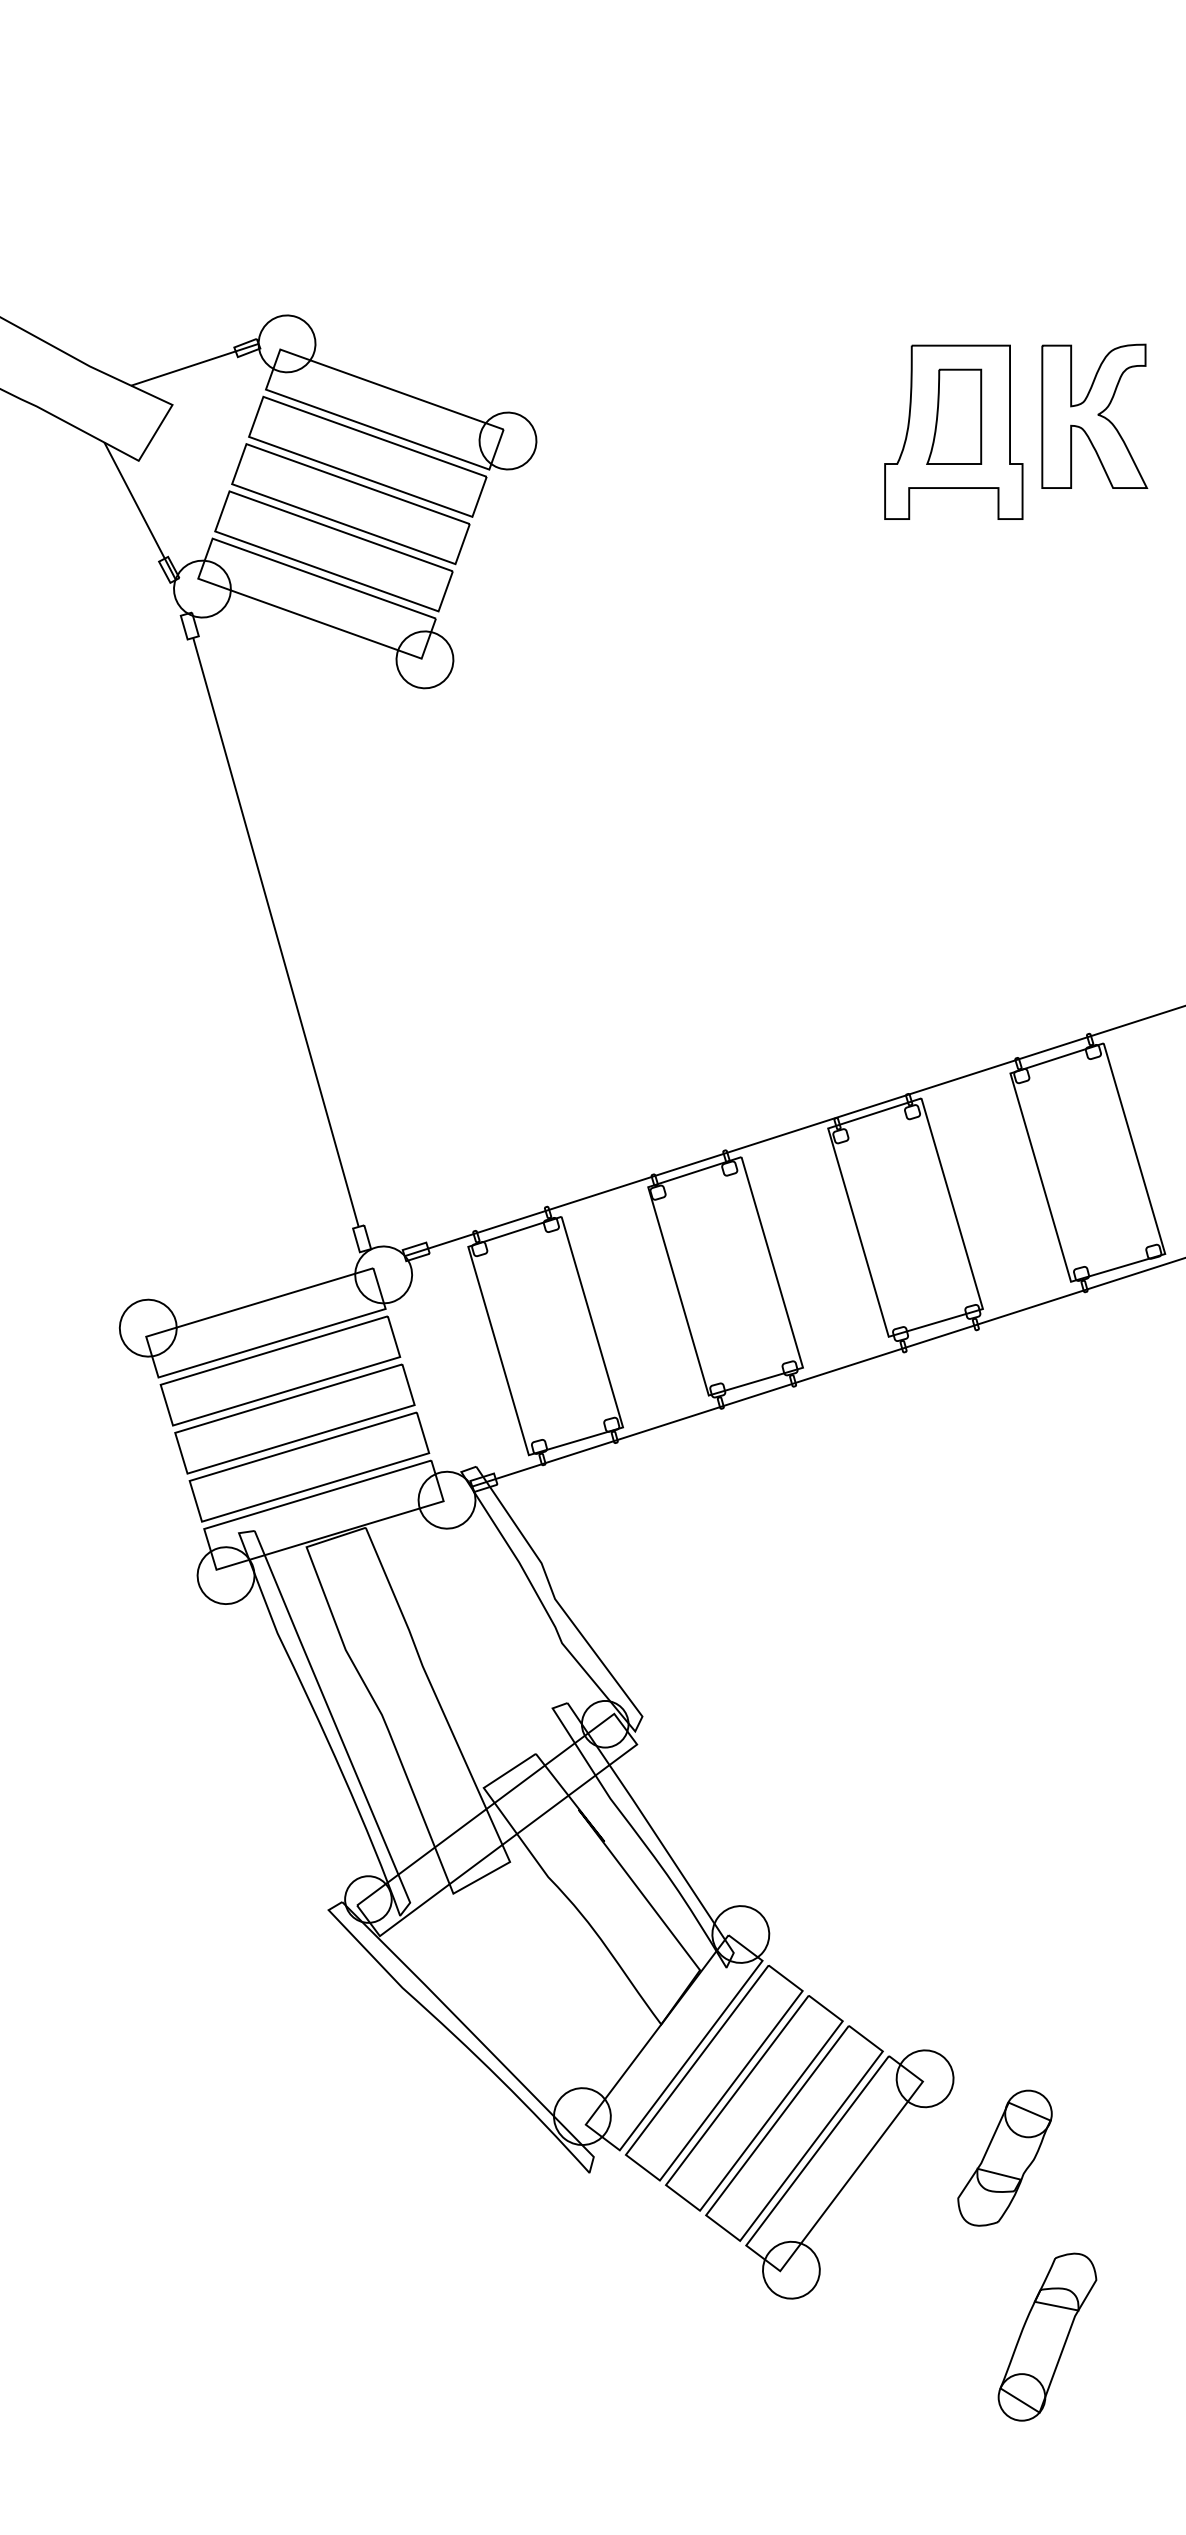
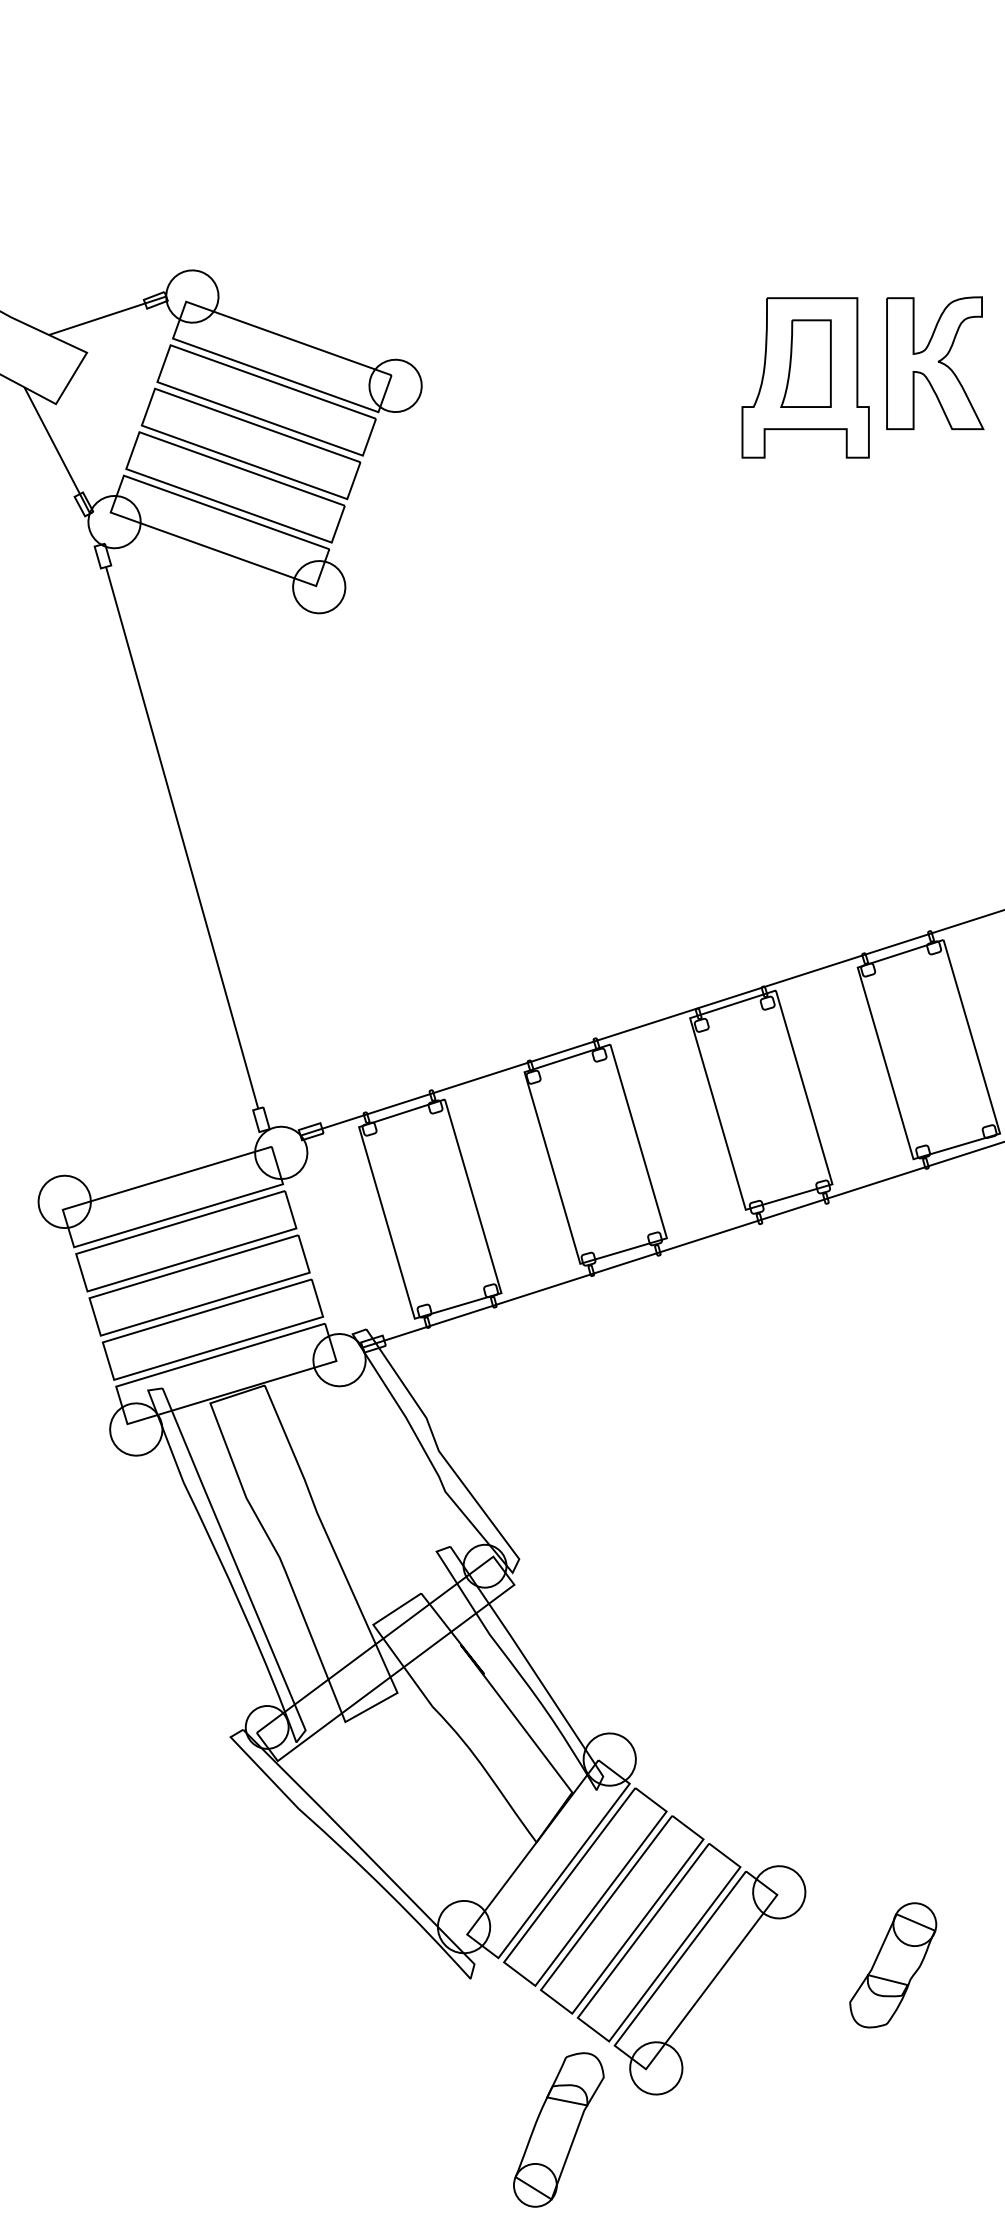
part: (1004, 2157) -> (892, 1964), moved
part: (1047, 2336) -> (558, 2129), moved

